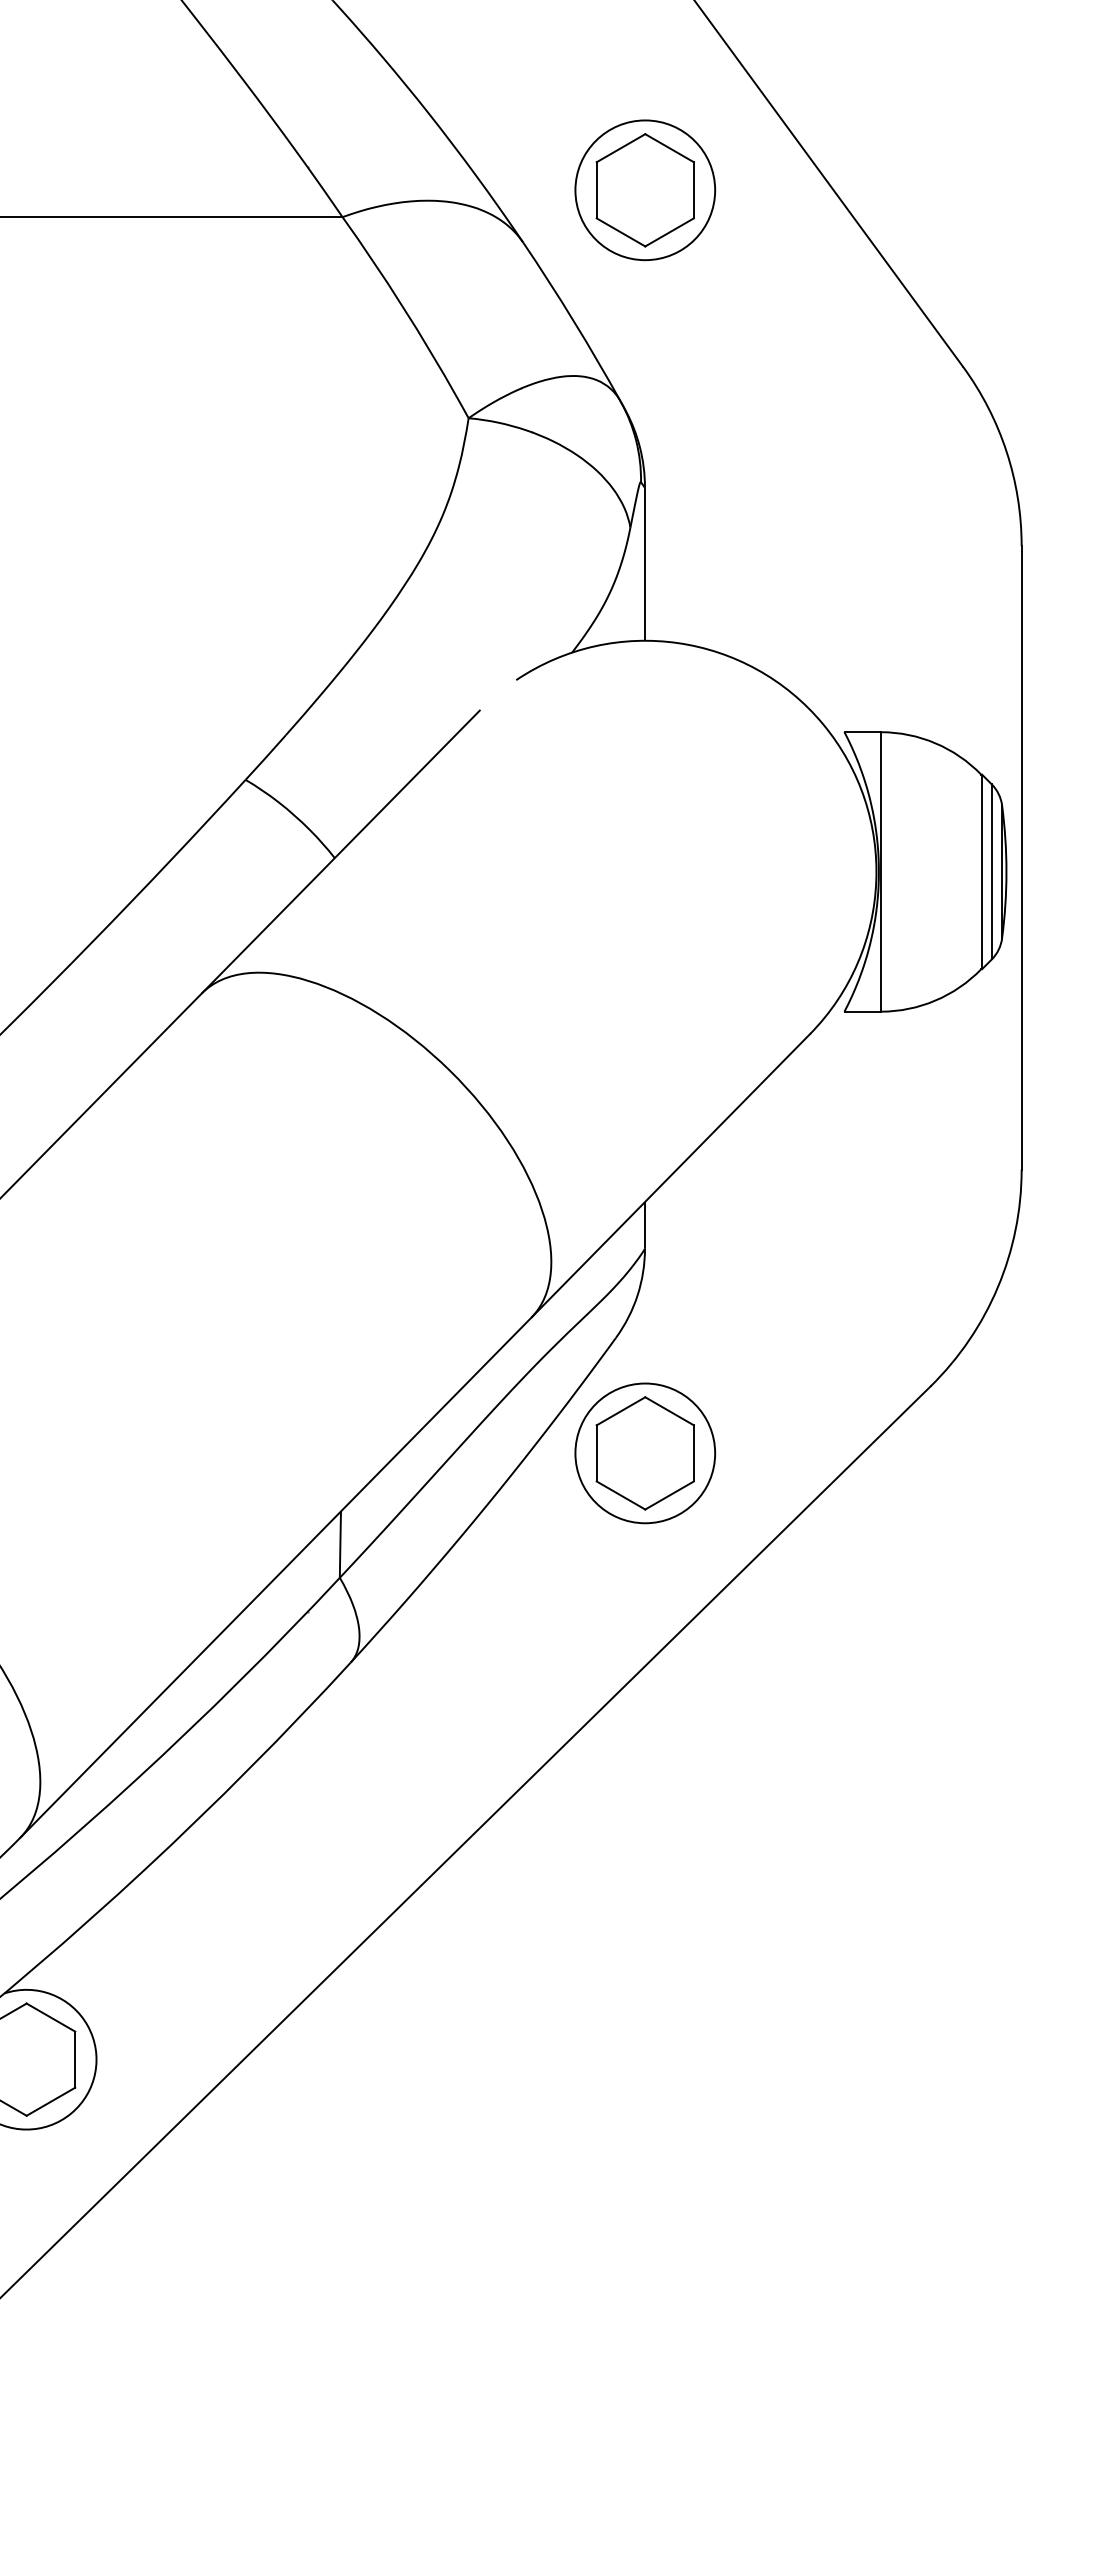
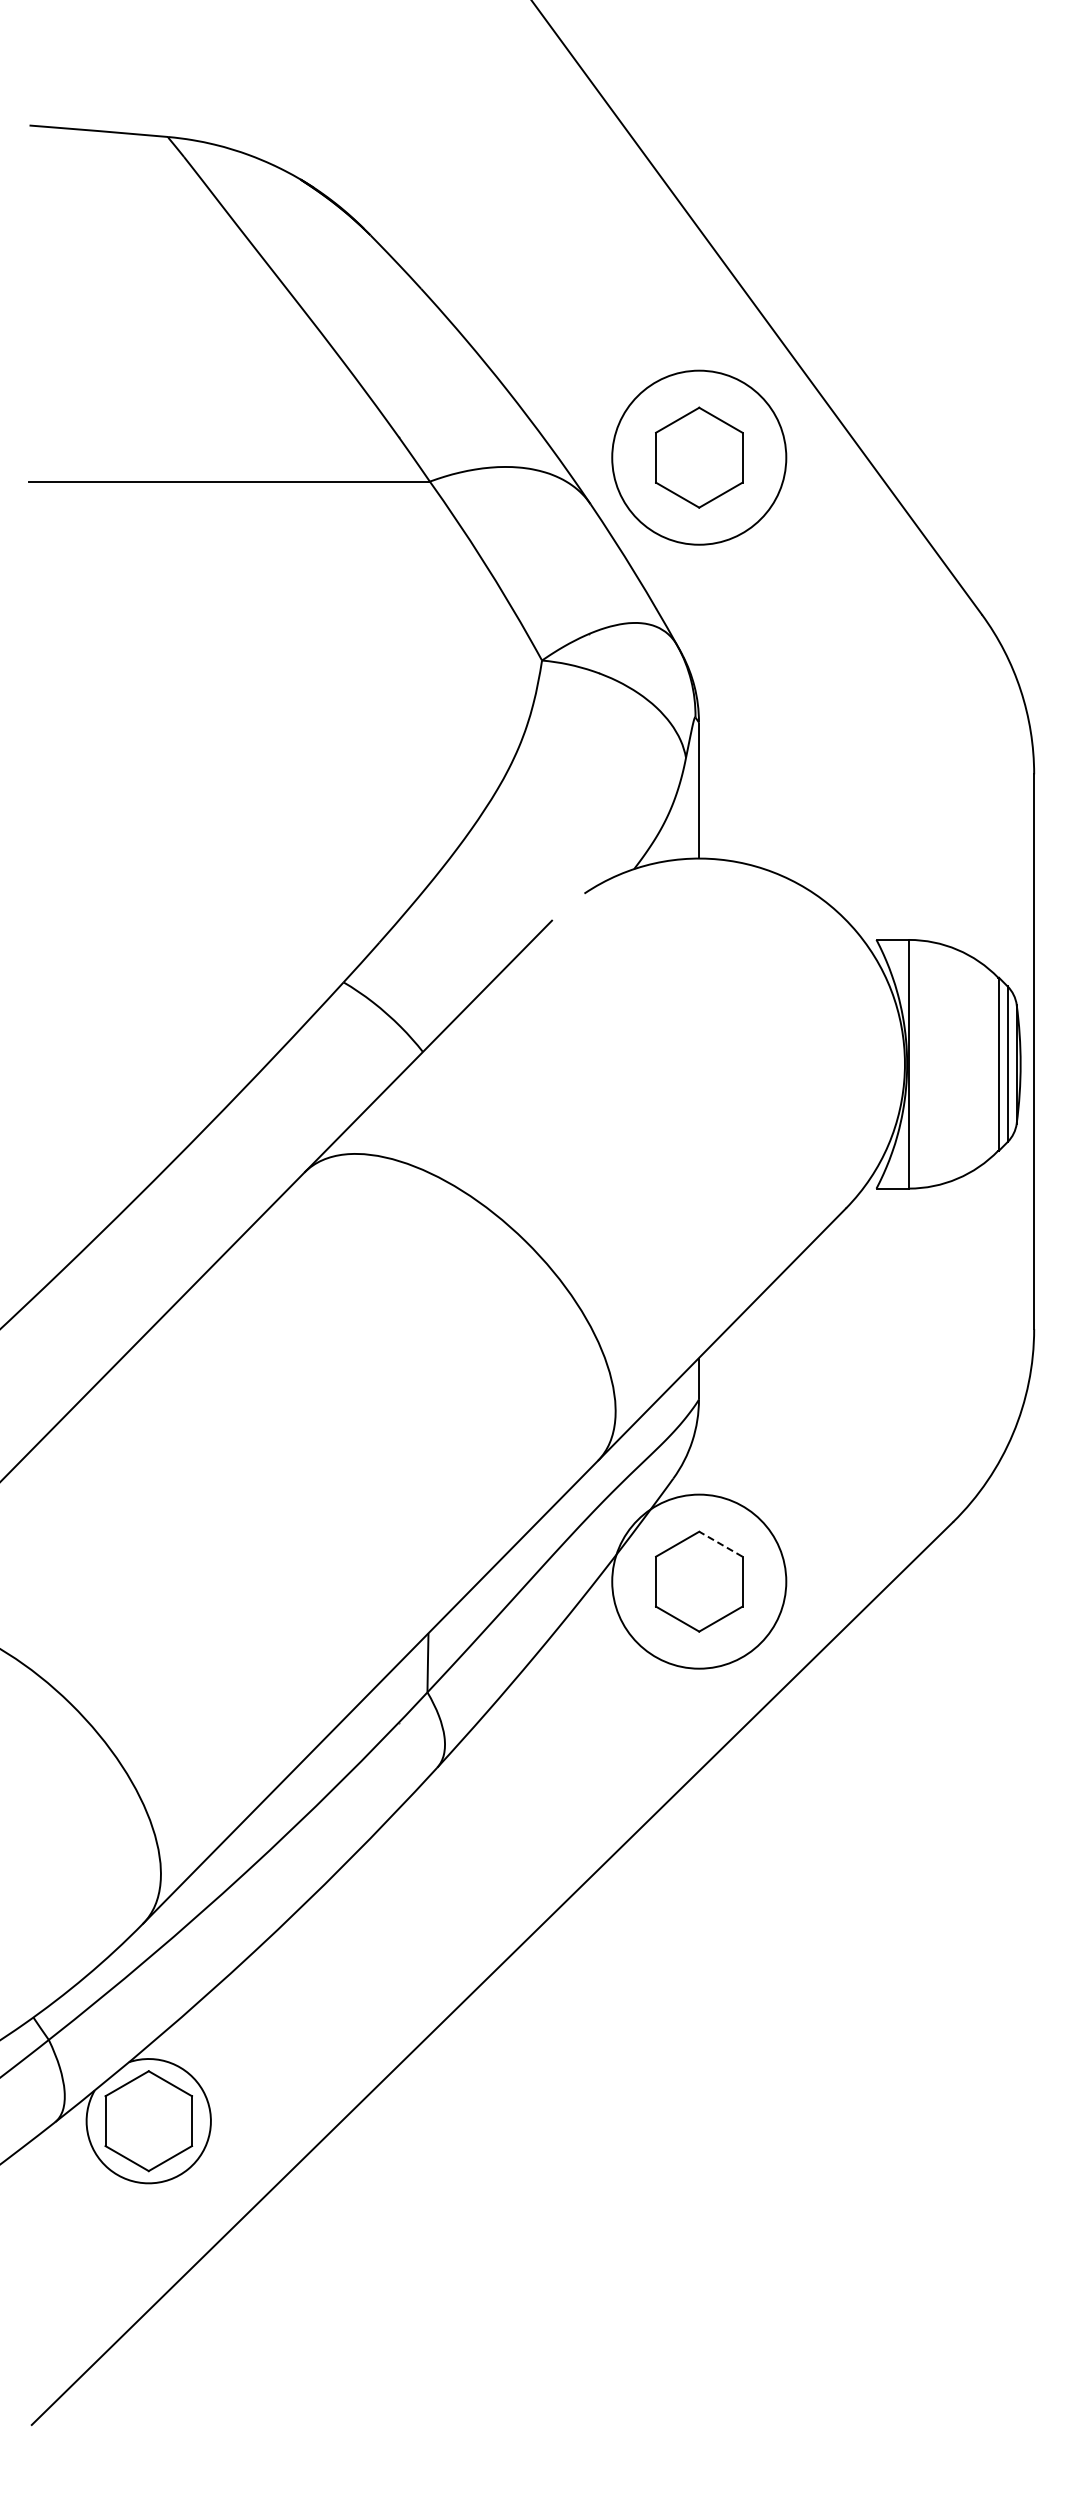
circle: (645, 190) -> (699, 457), size x1.4
line: (669, 1411) -> (720, 1544), solid -> dashed
circle: (645, 1453) -> (699, 1581), size x1.4

